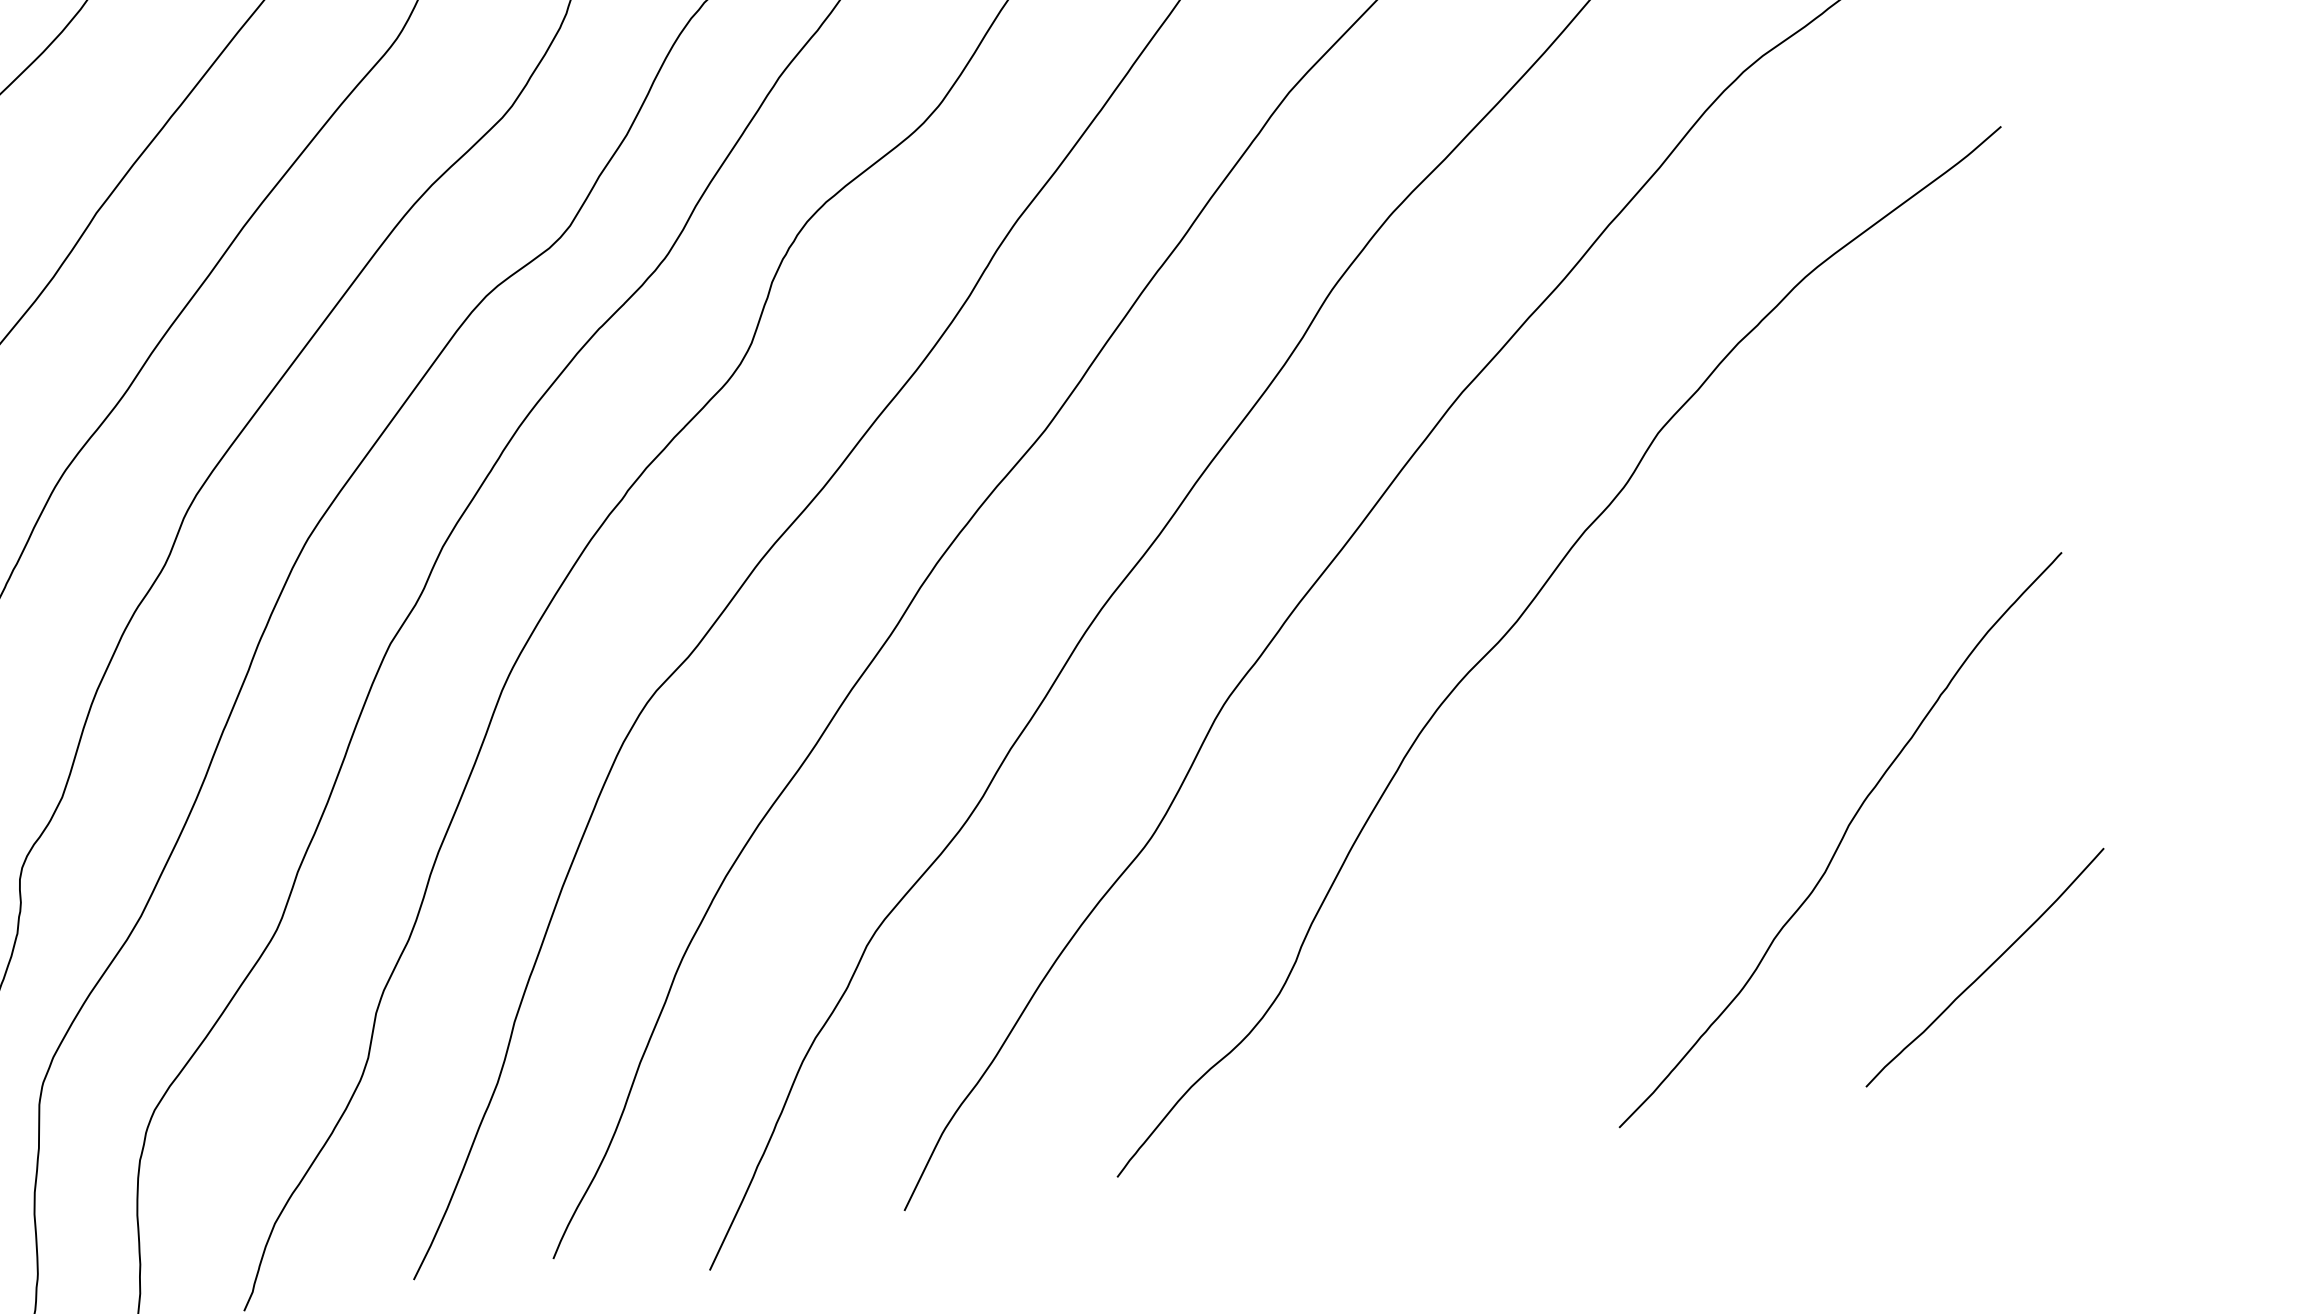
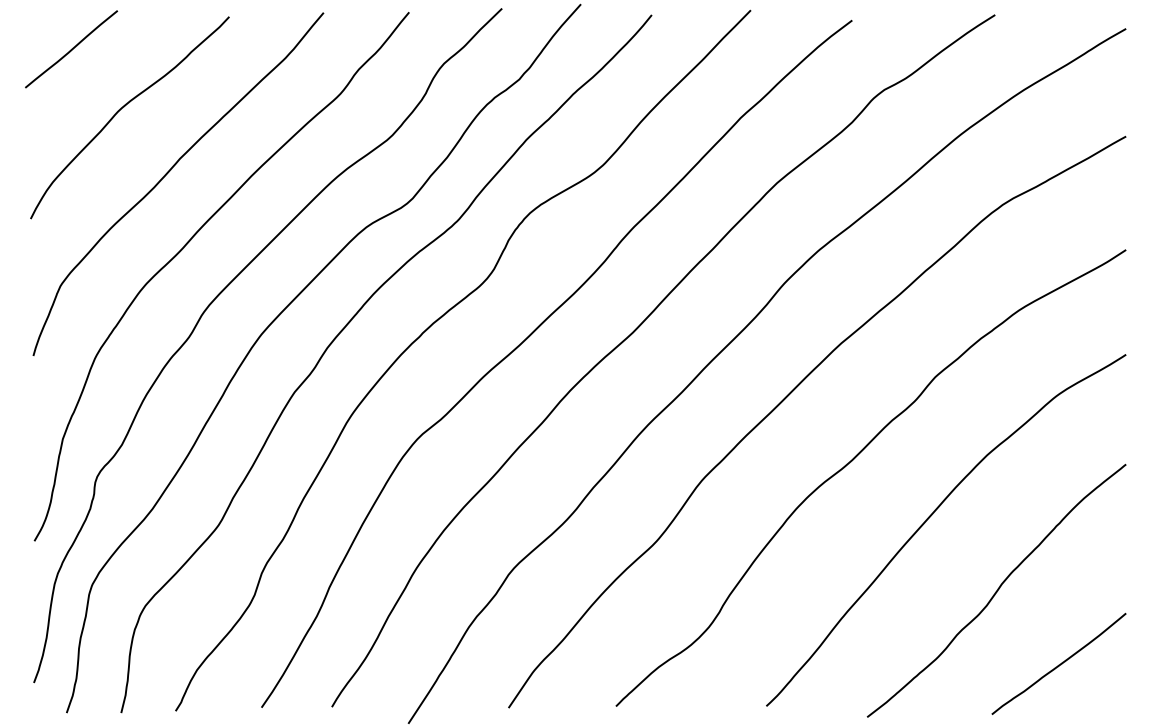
curve: (1691, 708) -> (932, 515), added

